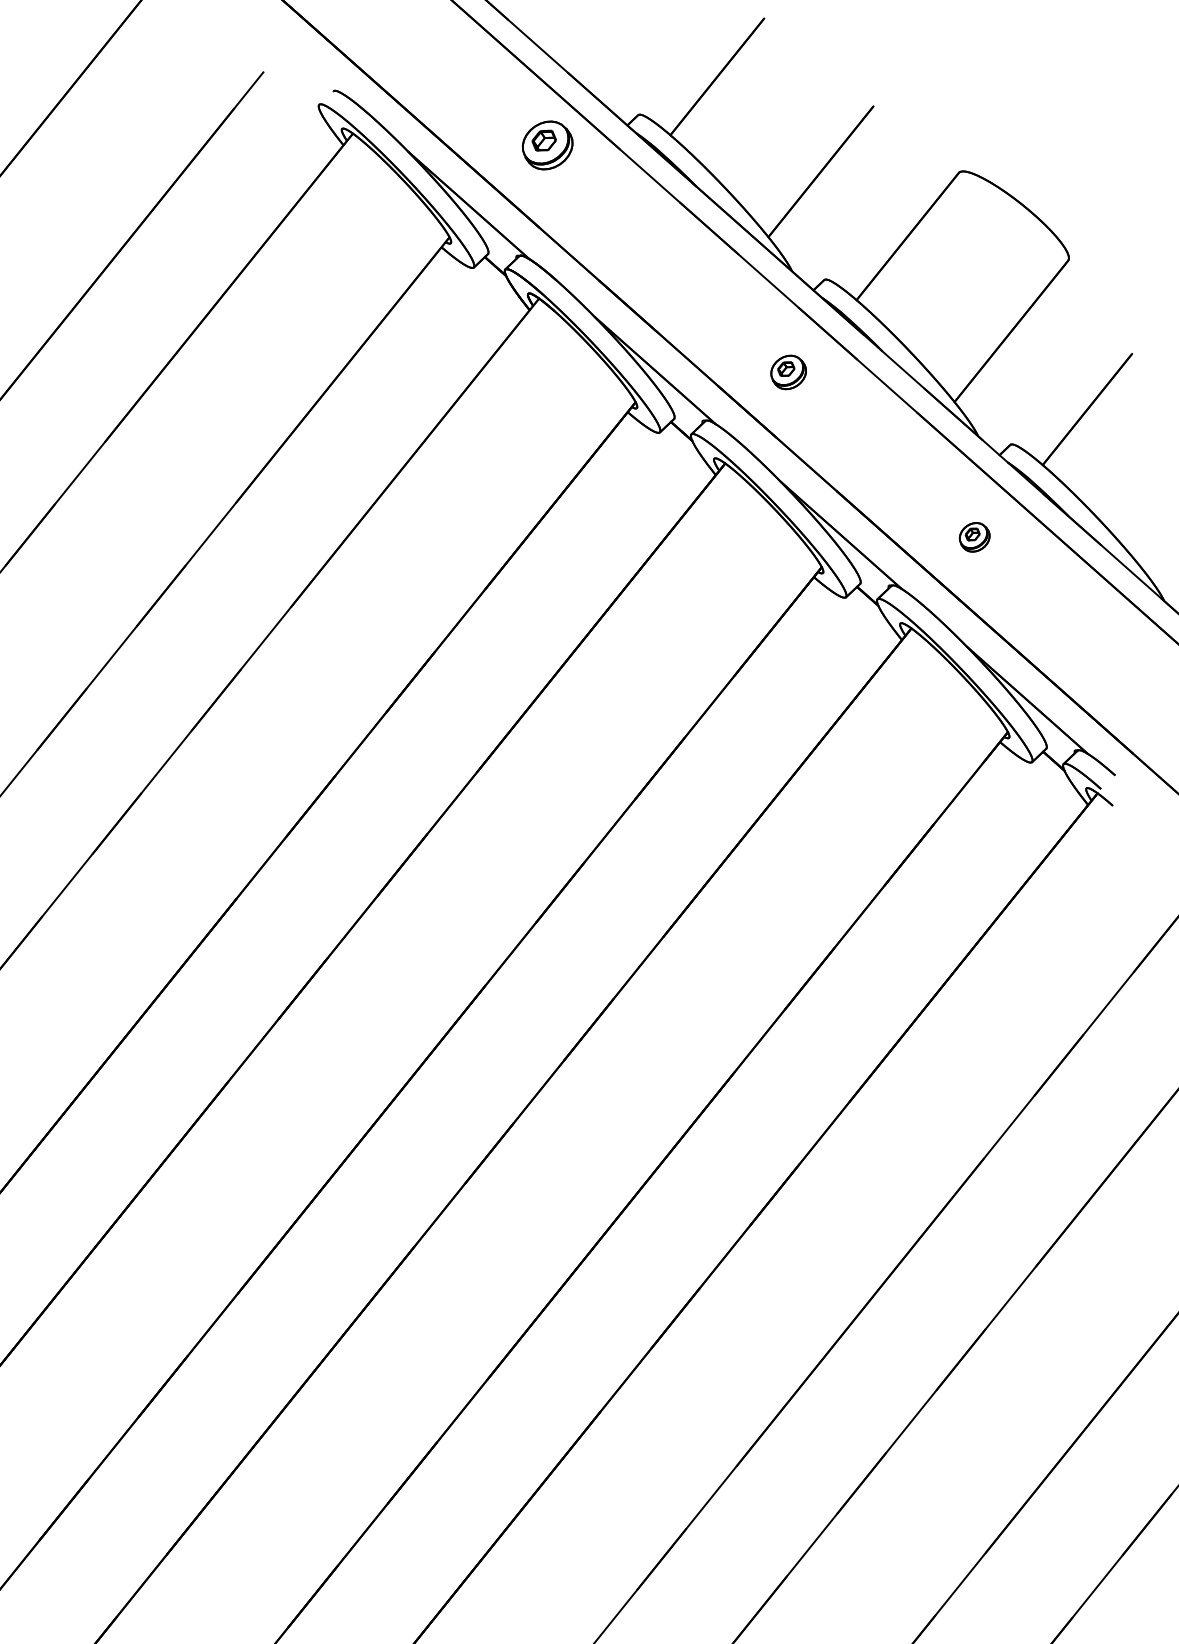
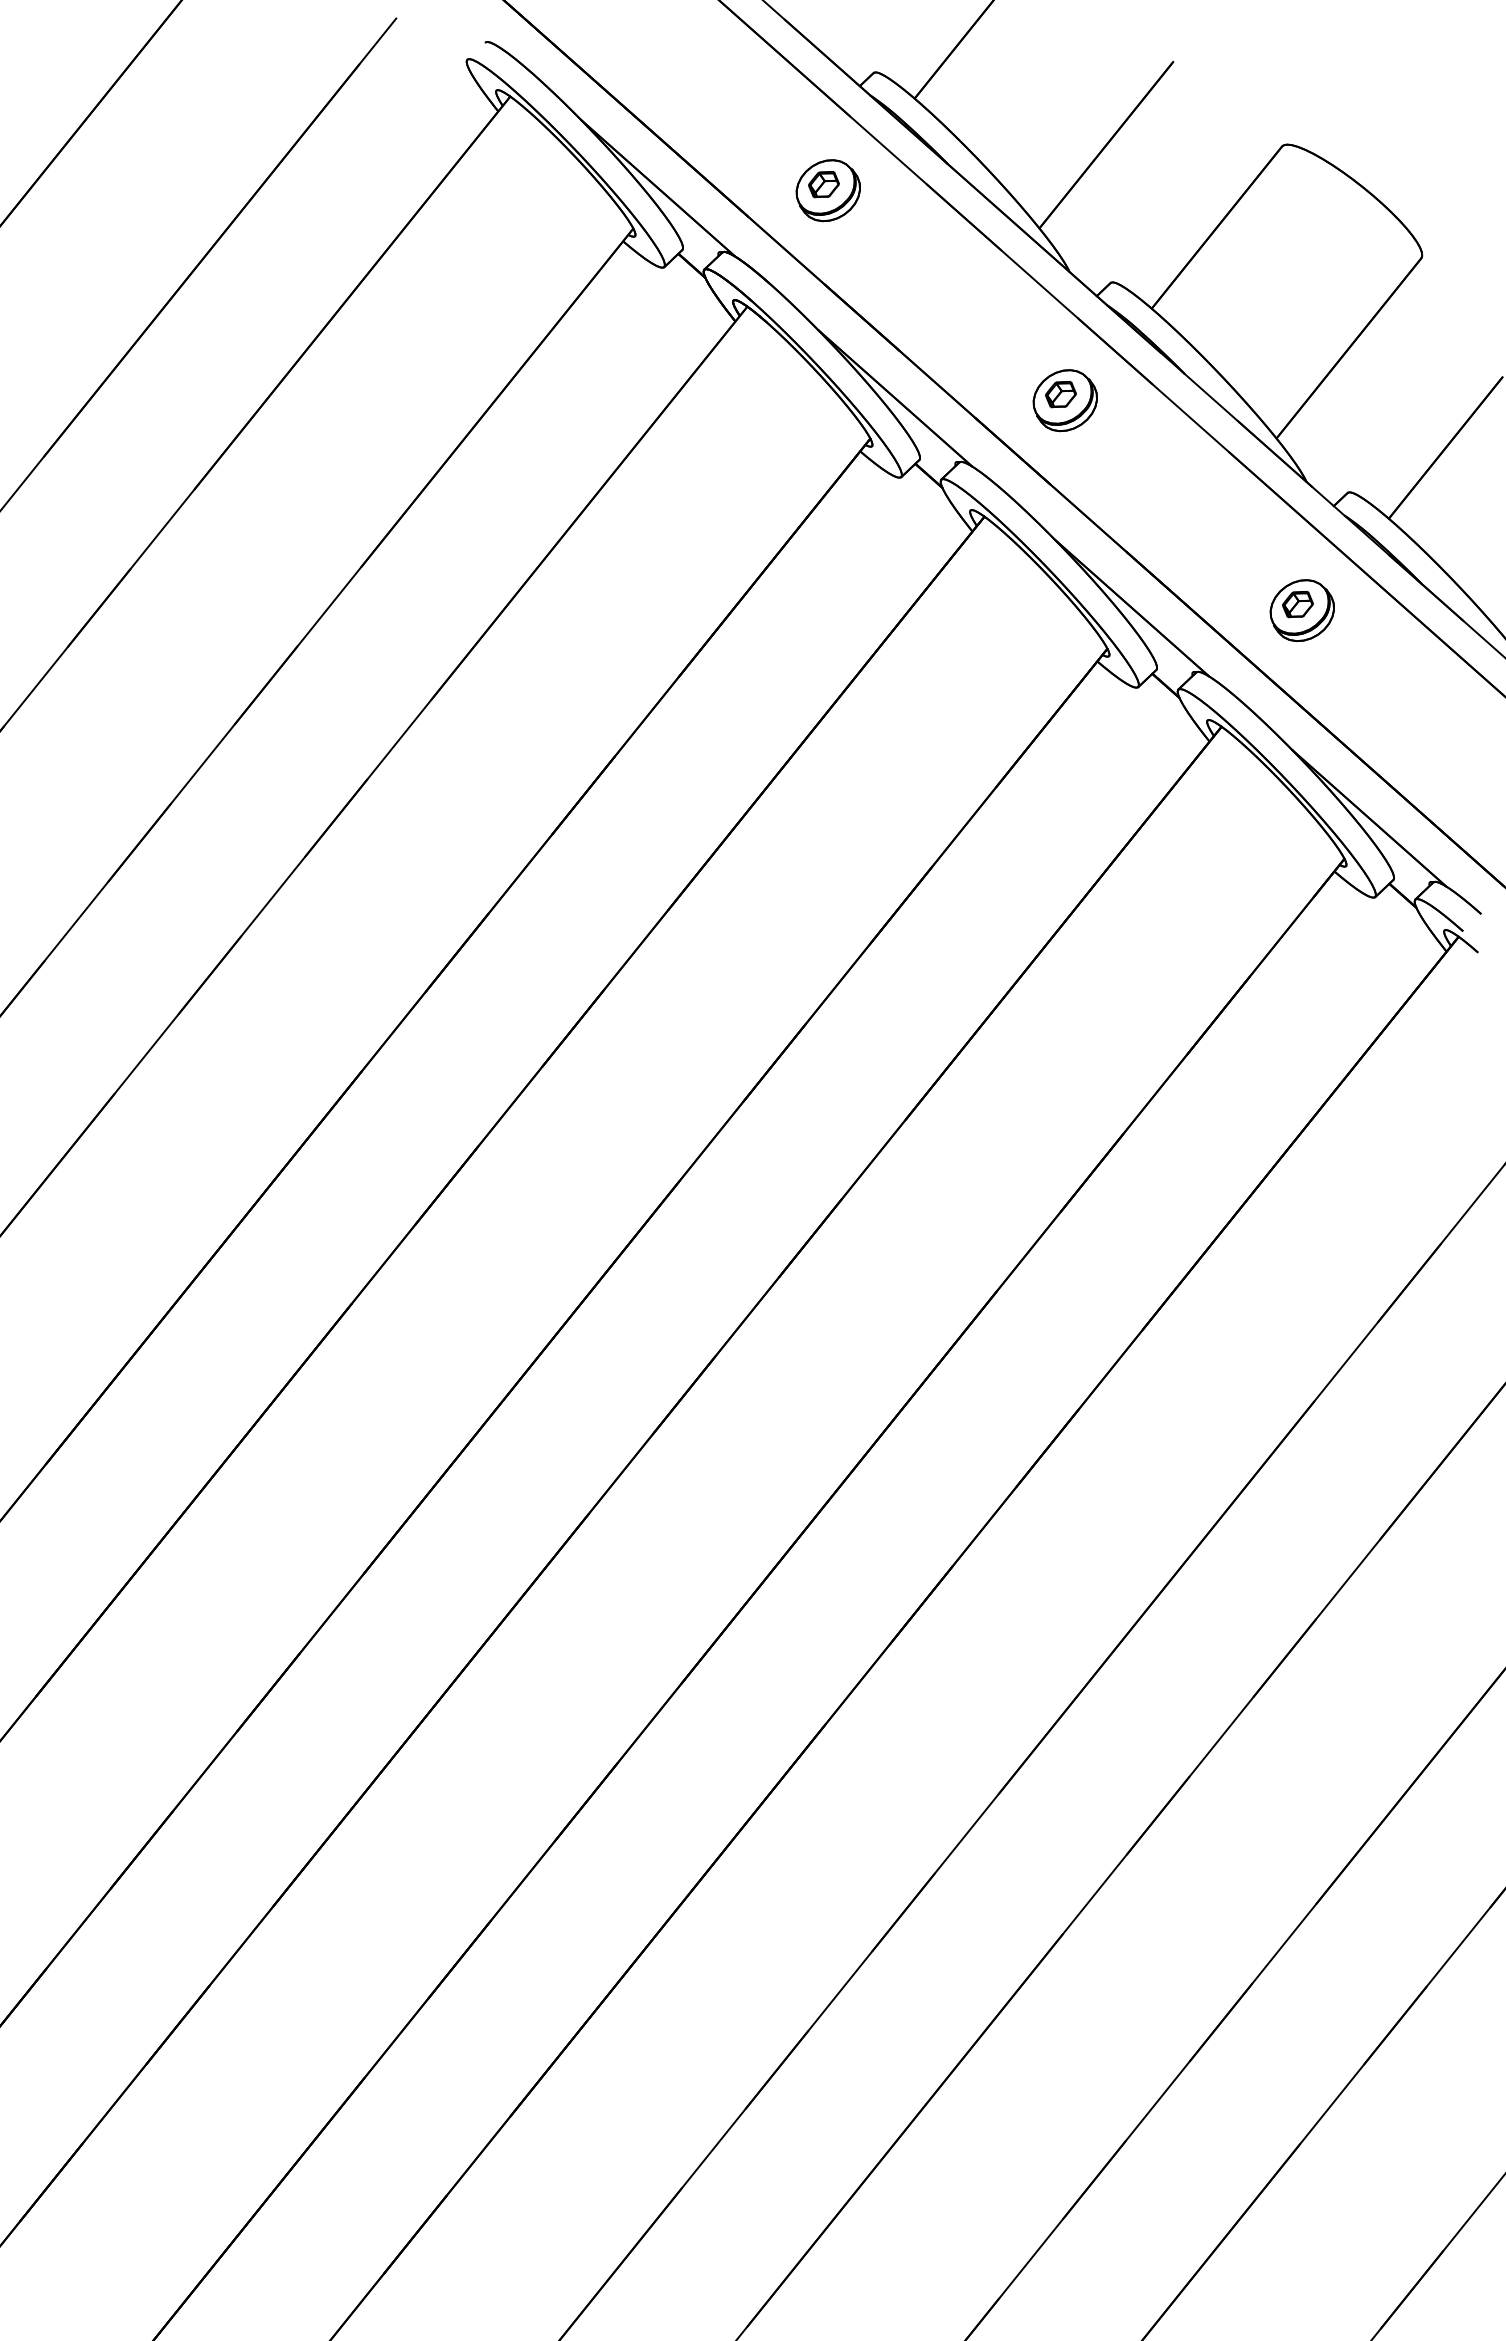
part: (547, 145) -> (827, 190), moved
part: (788, 372) -> (1064, 400), size x1.43
part: (974, 537) -> (1301, 610), size x1.67

